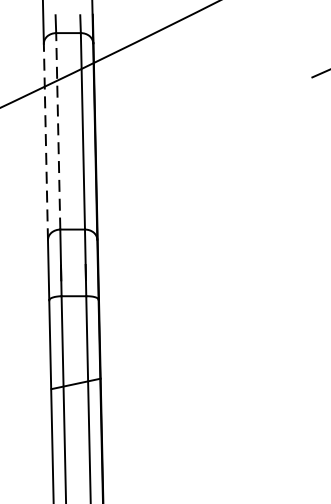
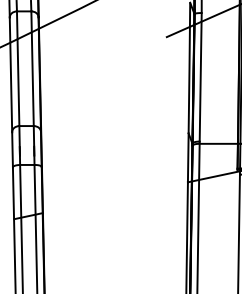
line: (58, 130) -> (18, 68), dashed -> solid
line: (45, 141) -> (10, 74), dashed -> solid

